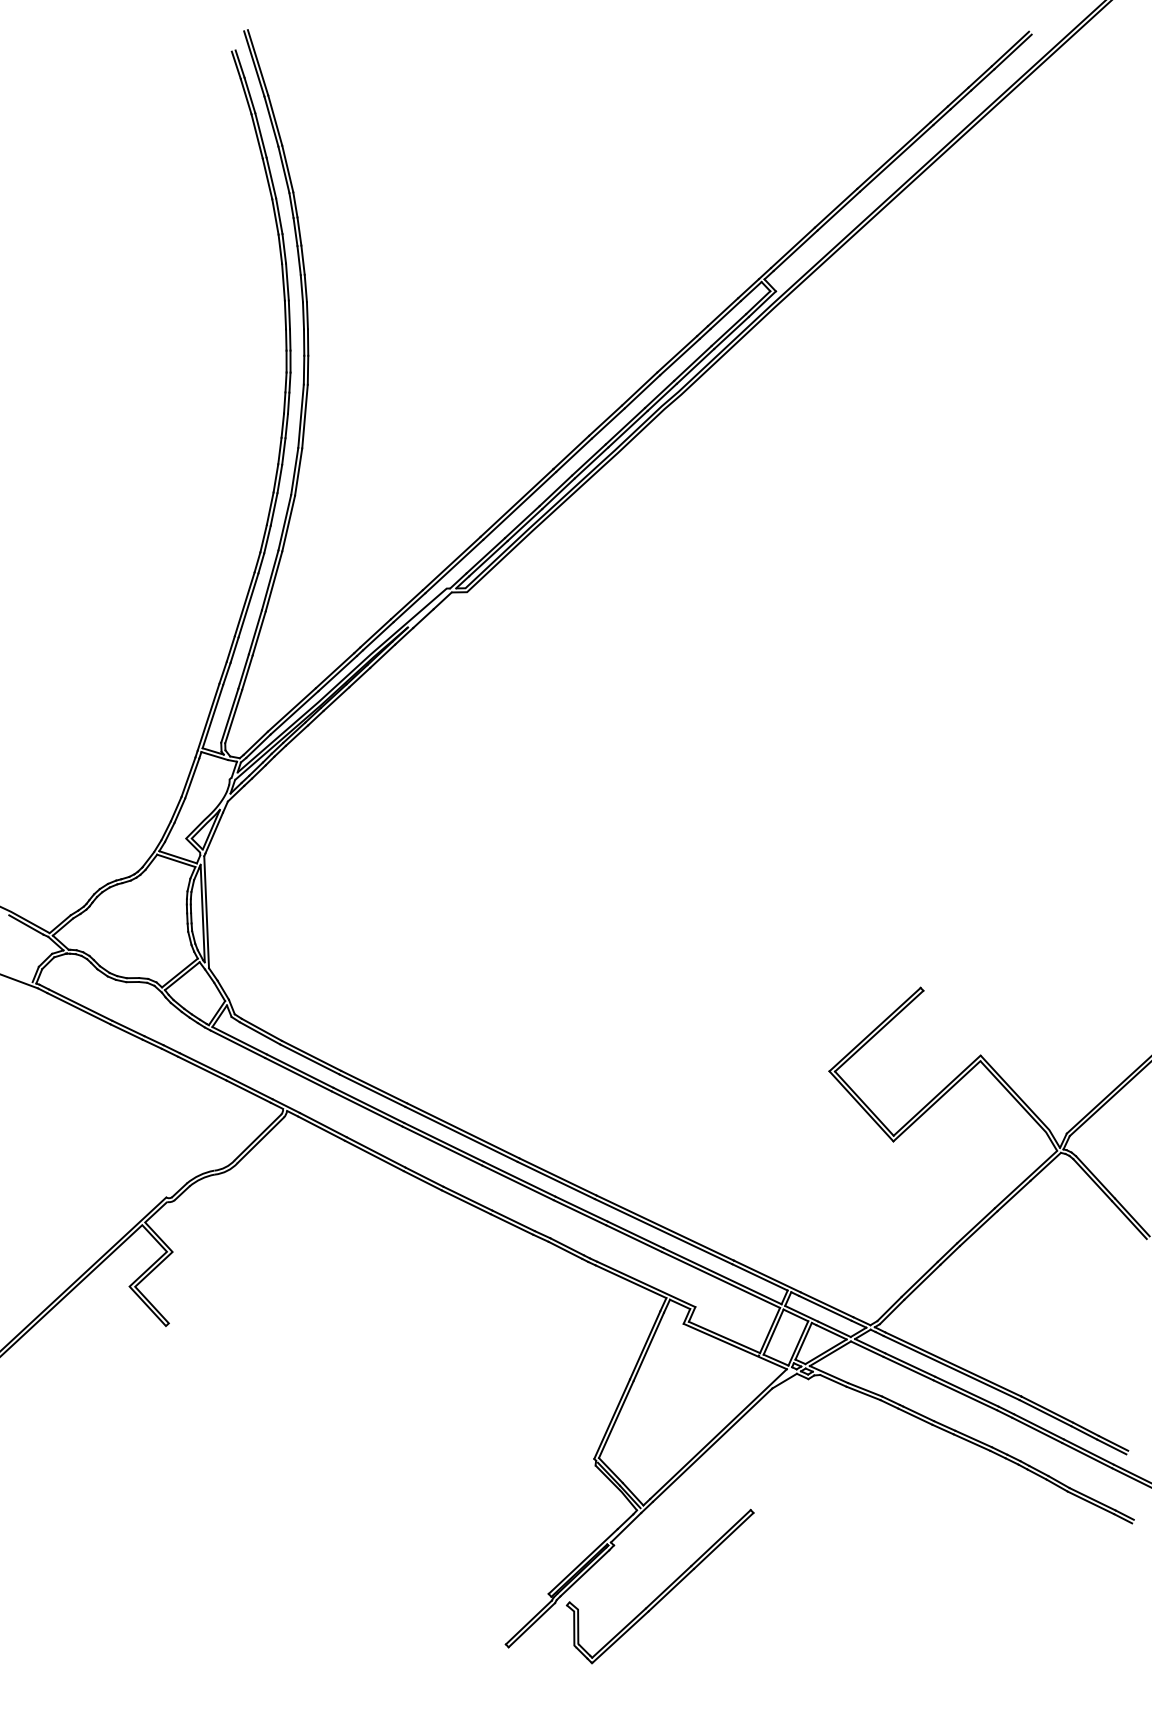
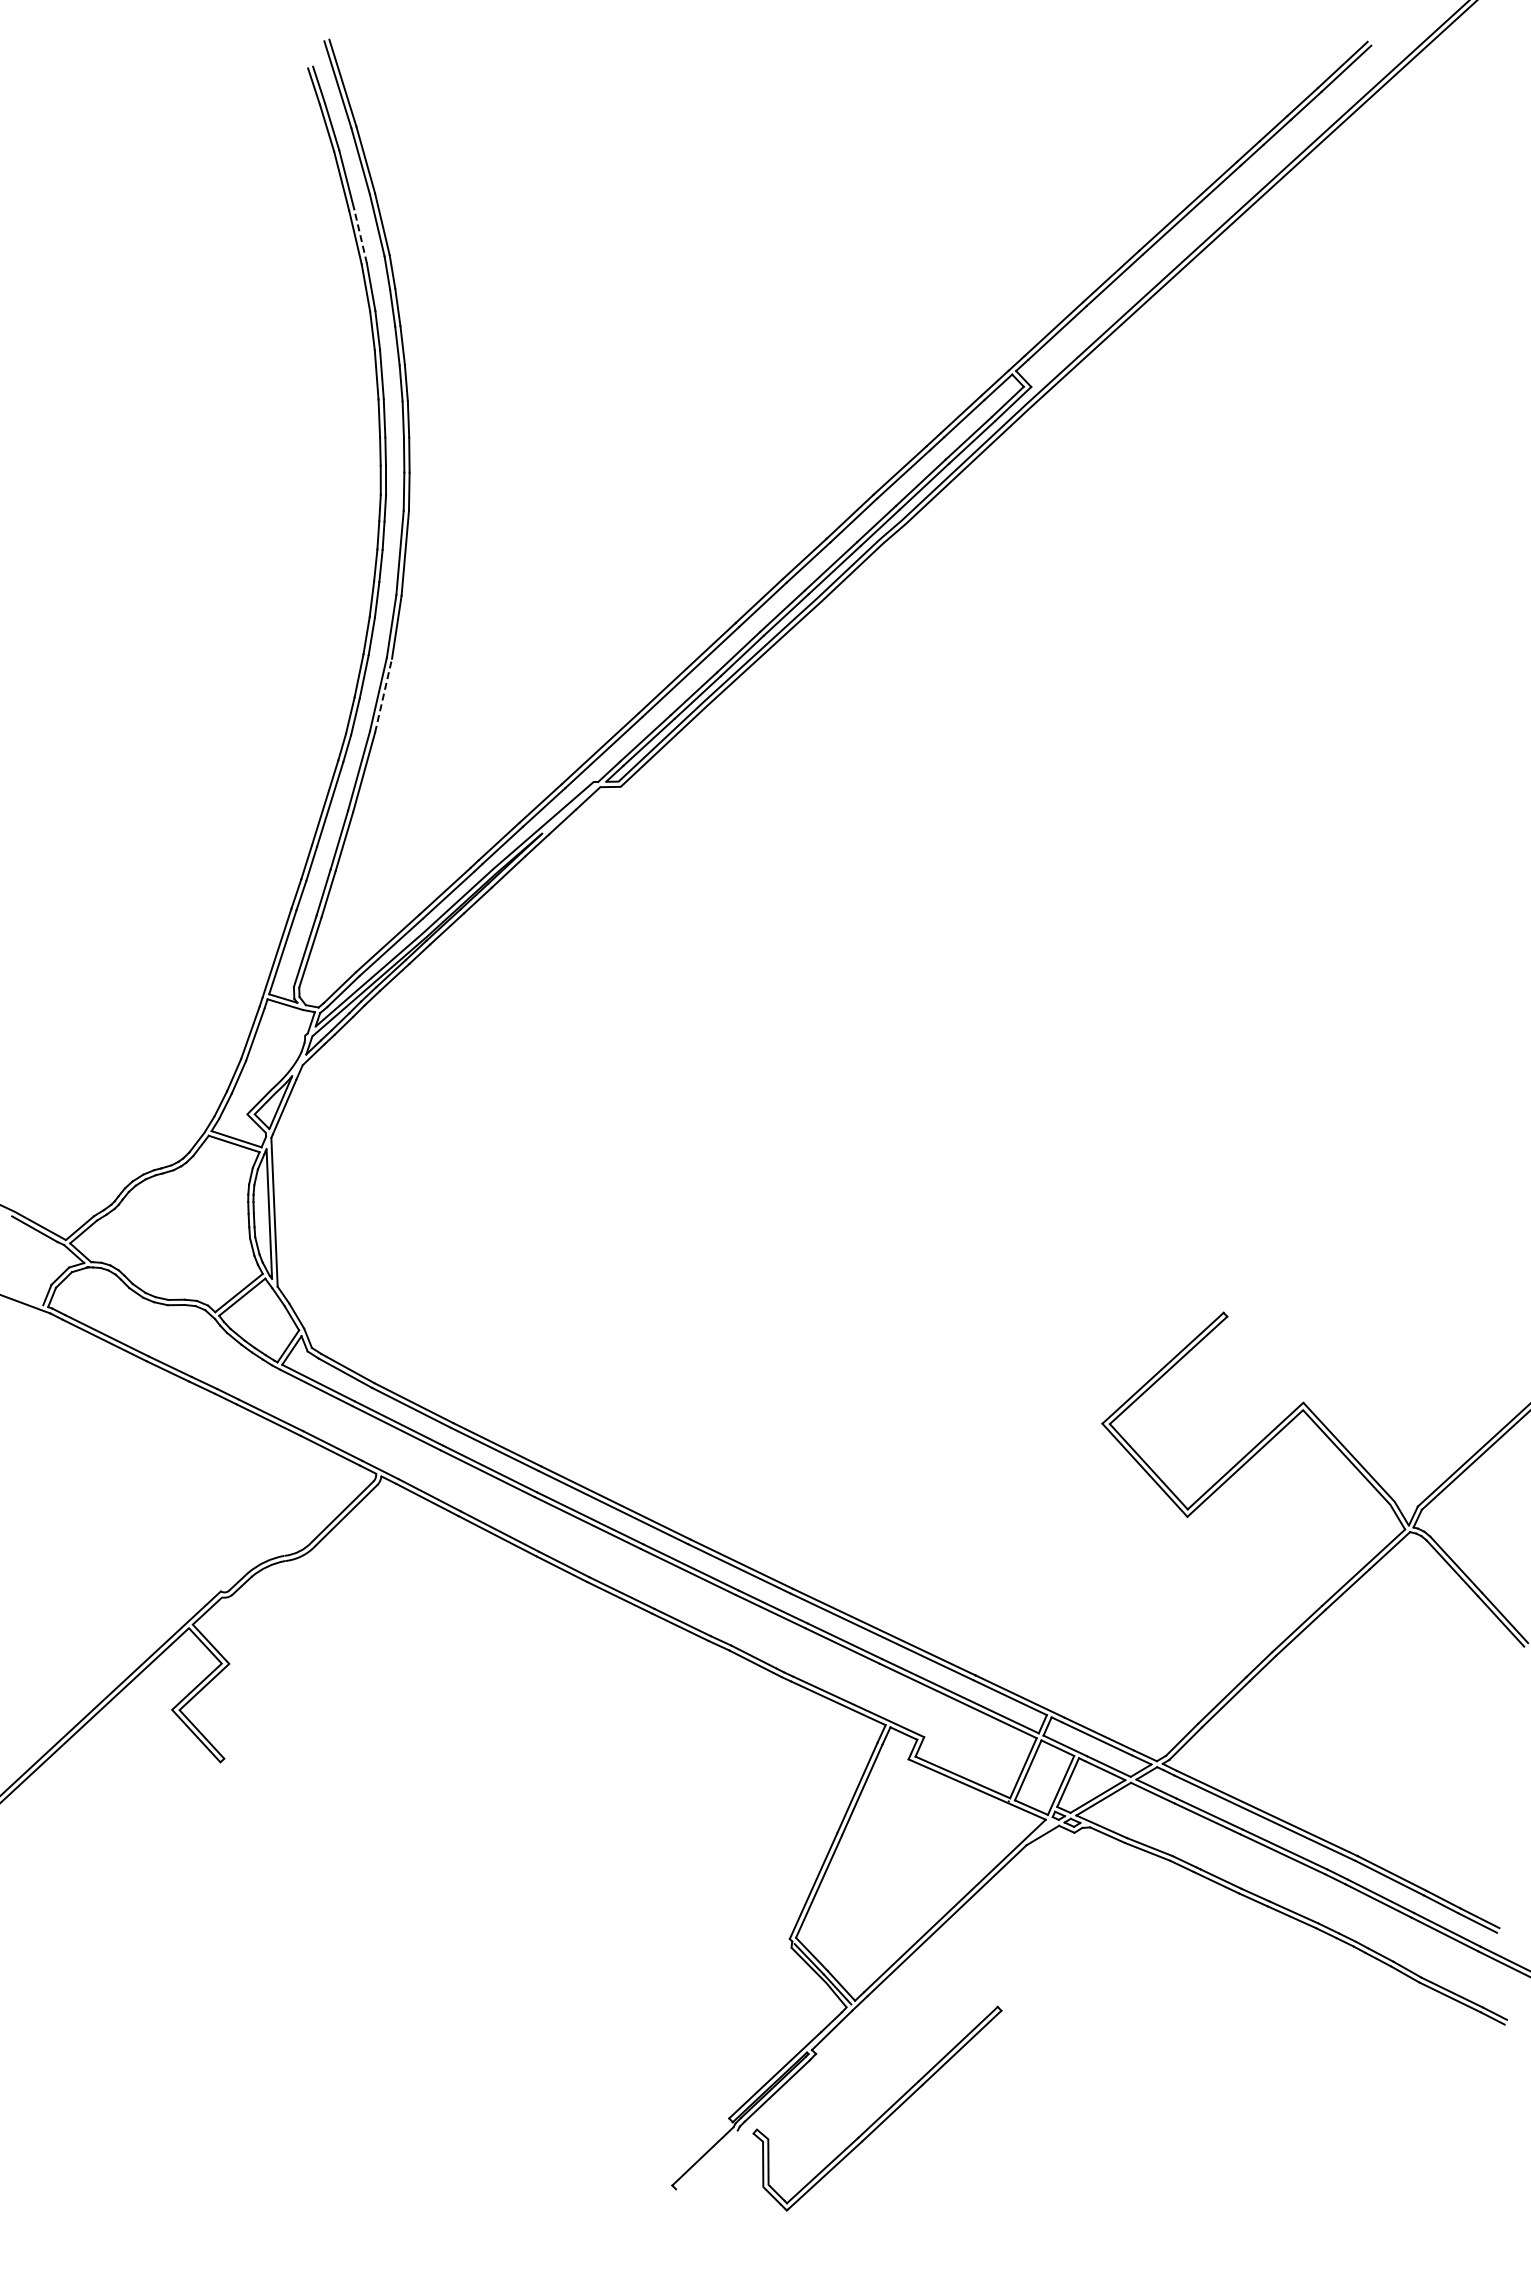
line: (271, 178) -> (360, 236), solid -> dashed
line: (288, 523) -> (383, 695), solid -> dashed
line: (531, 1624) -> (706, 2159), removed

